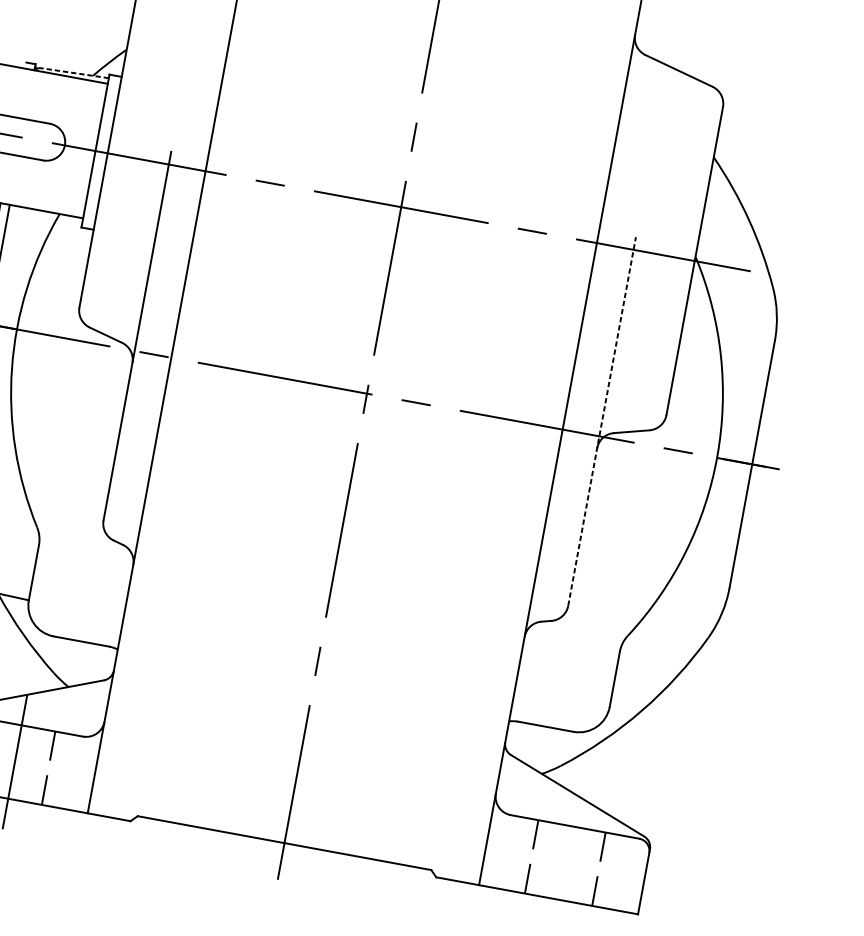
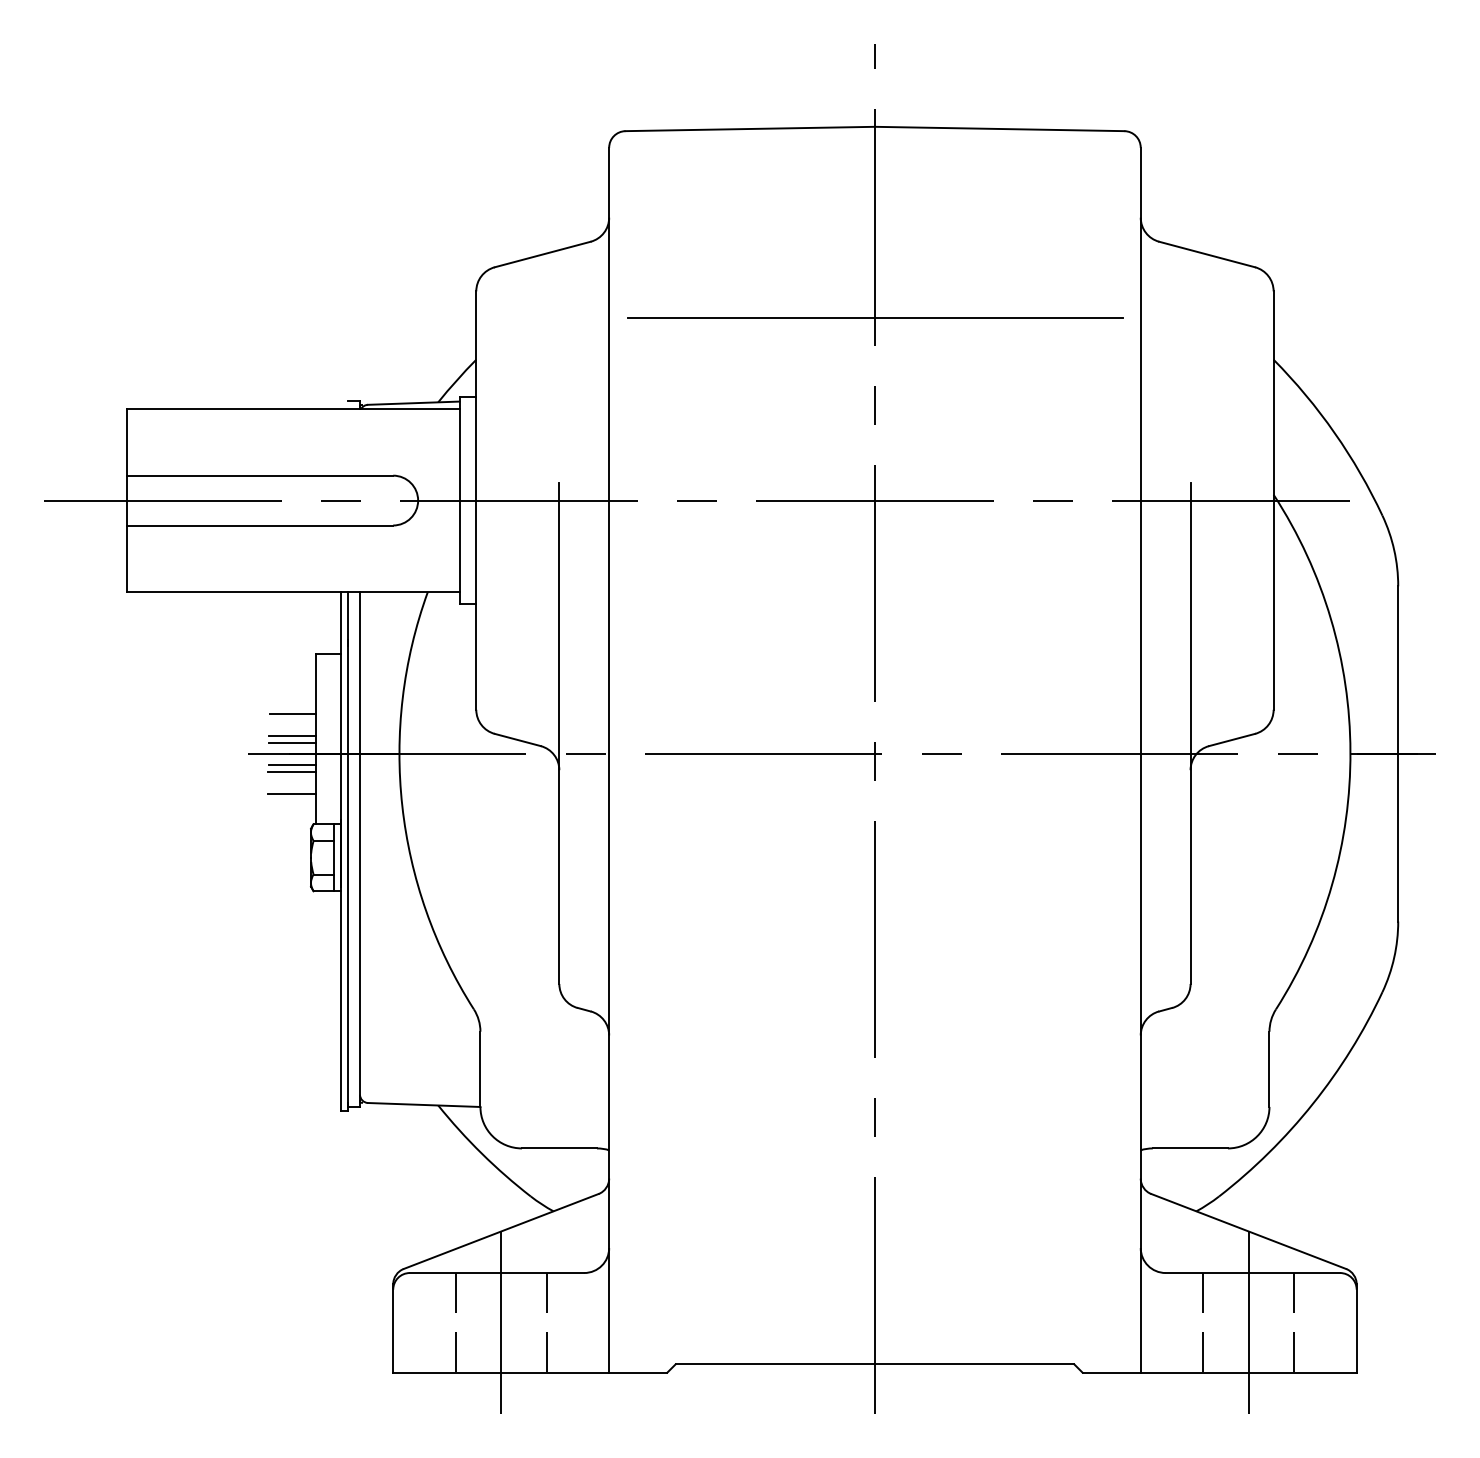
line: (426, 72) -> (875, 317), added
line: (74, 73) -> (413, 403), dashed -> solid
line: (602, 421) -> (1190, 733), dashed -> solid
line: (565, 862) -> (1248, 1322), added

